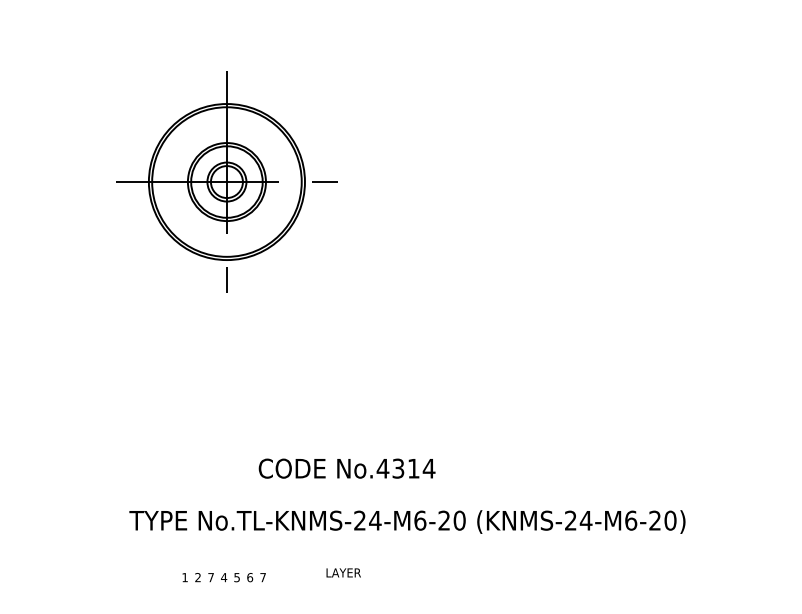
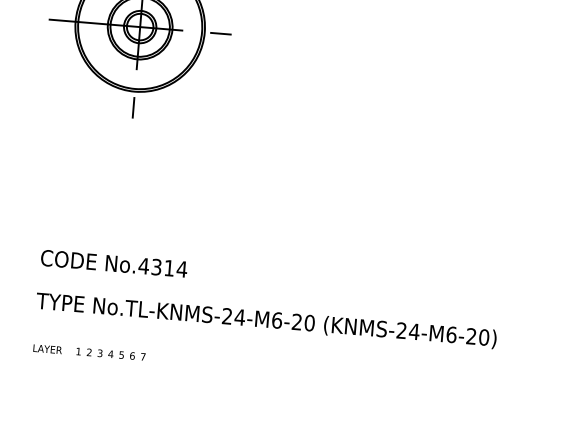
text: (346, 468) -> (113, 263), moved
text: (343, 572) -> (47, 348), moved
text: (210, 577) -> (99, 353), 7 -> 3

